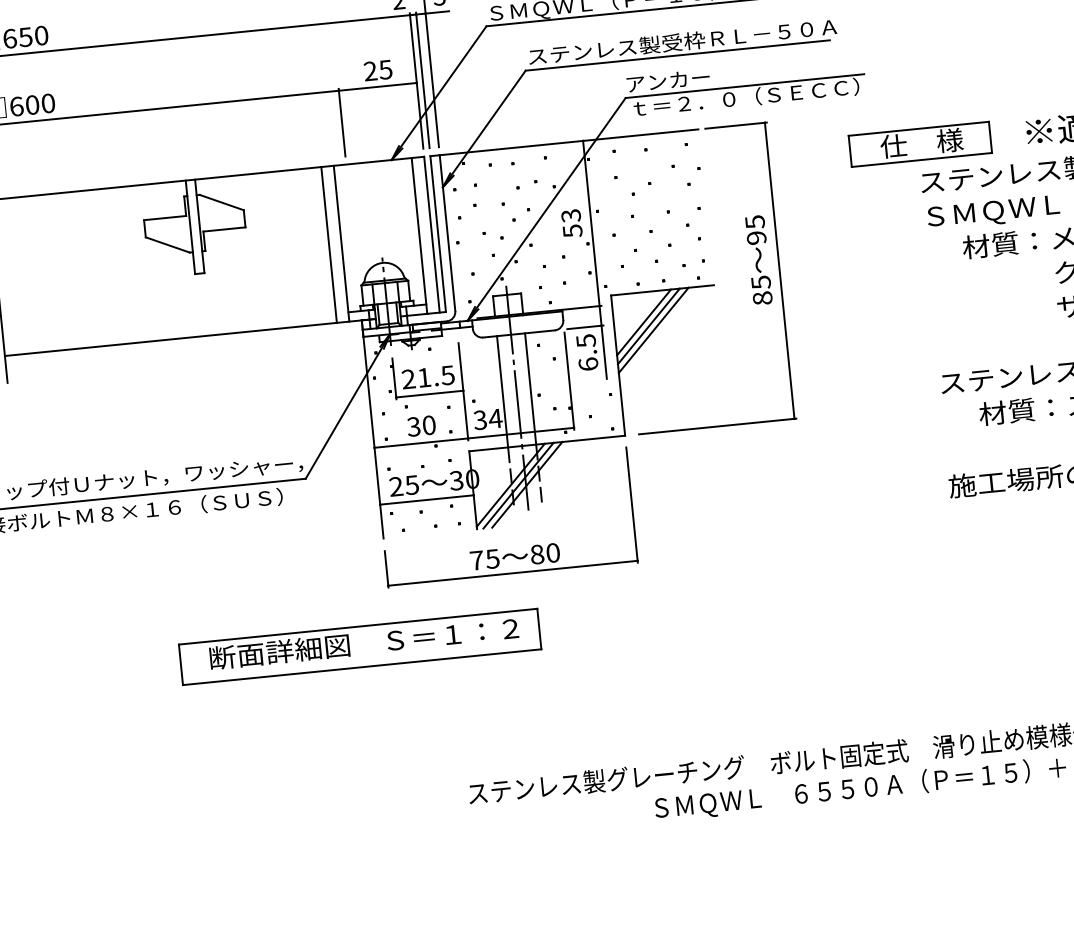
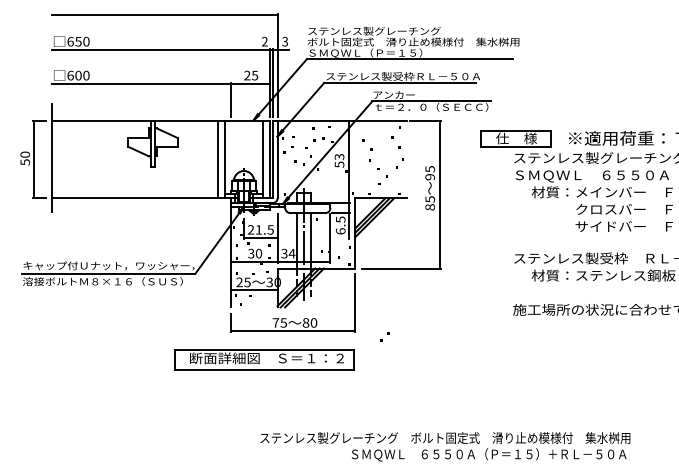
part: (627, 257) -> (384, 336), moved
part: (359, 646) -> (264, 359), moved

